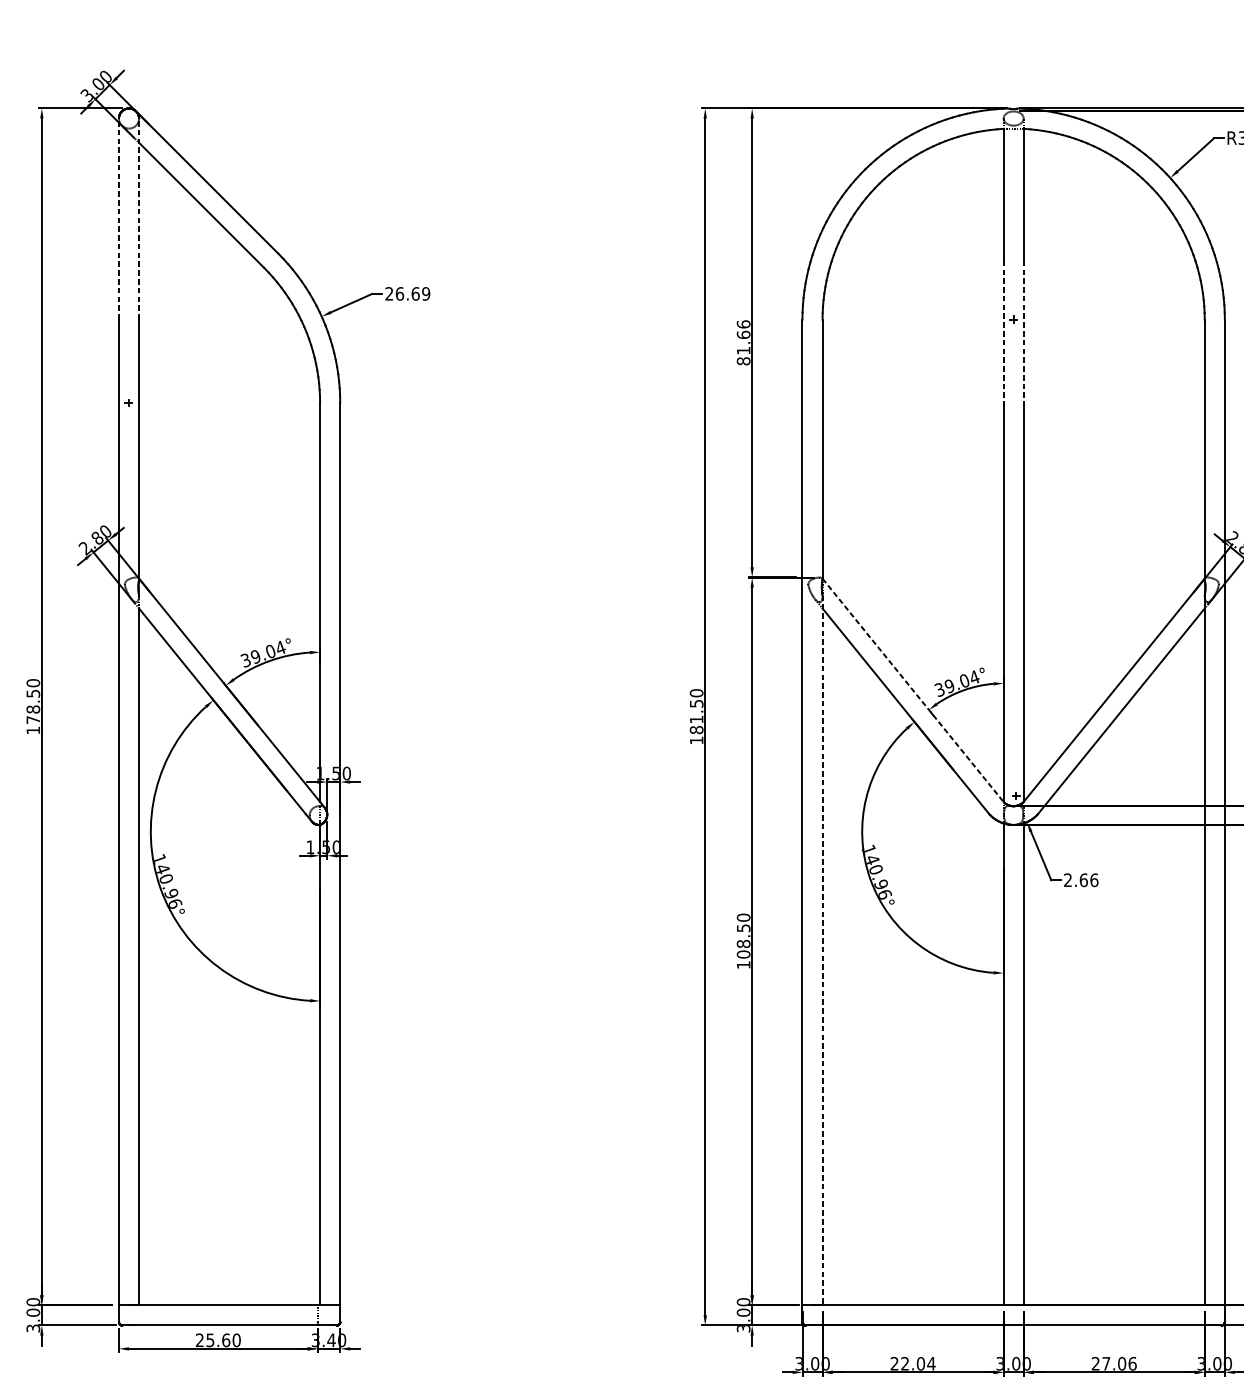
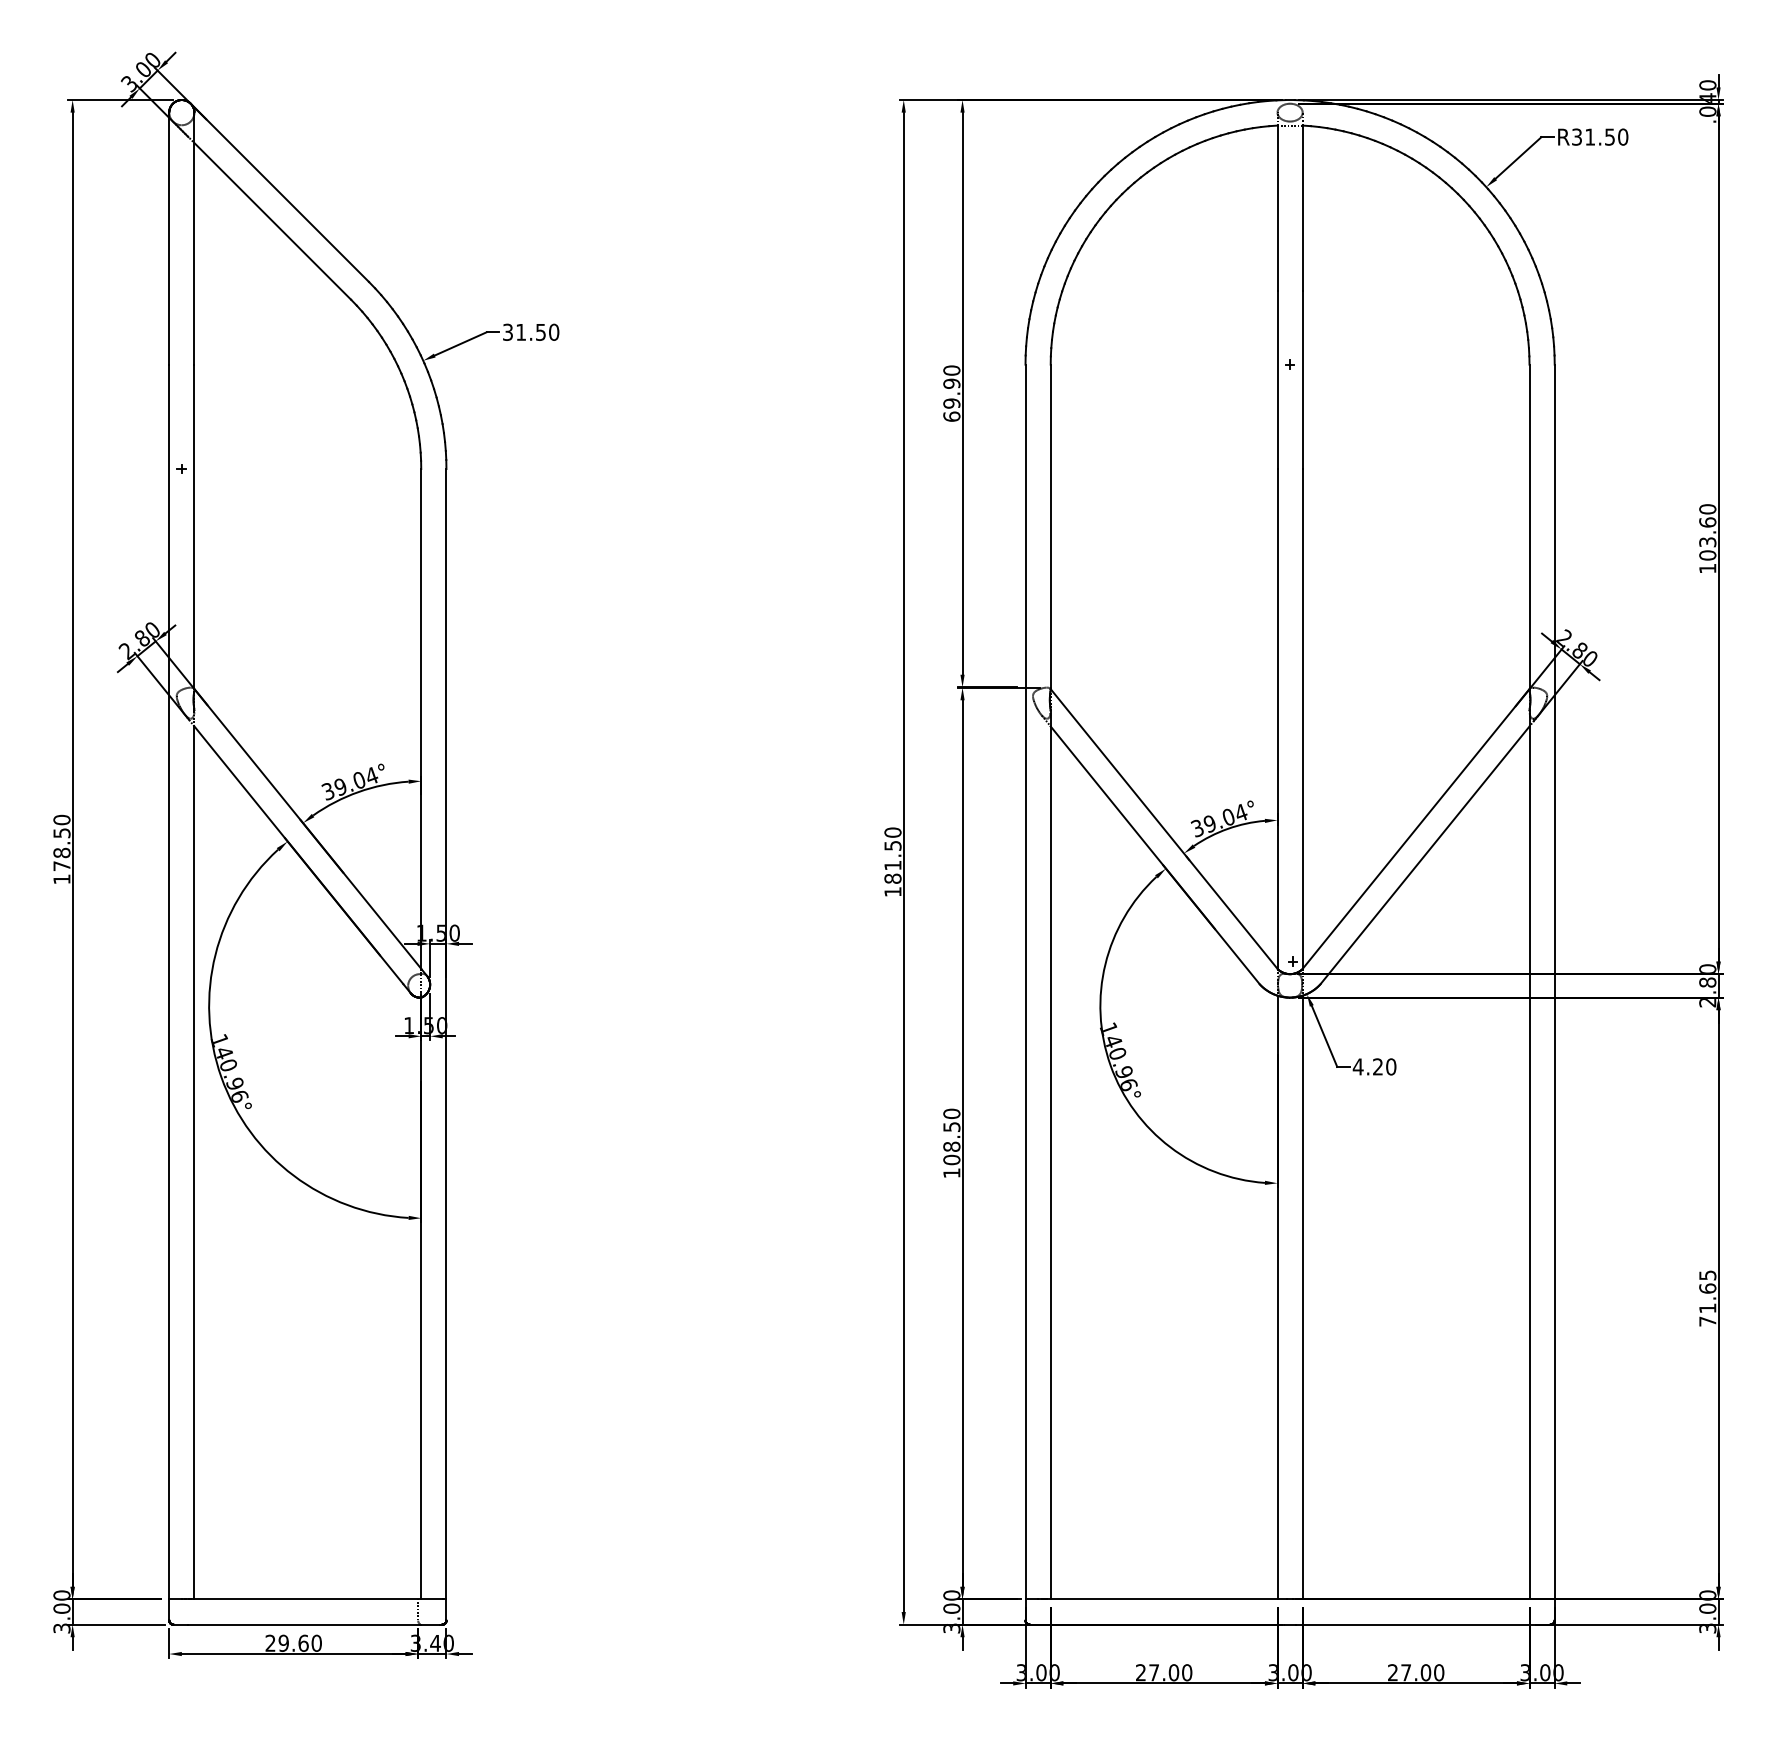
line: (119, 219) -> (169, 238), dashed -> solid
line: (139, 219) -> (194, 238), dashed -> solid
text: (408, 293) -> (531, 331), 26.69 -> 31.50
line: (1003, 332) -> (1277, 380), dashed -> solid
line: (1023, 332) -> (1302, 380), dashed -> solid
text: (743, 342) -> (951, 393), 81.66 -> 69.90
line: (913, 690) -> (1164, 829), dashed -> solid
text: (1081, 879) -> (1374, 1066), 2.66 -> 4.20
line: (822, 950) -> (1050, 1154), dashed -> solid
text: (210, 1339) -> (283, 1642), 25.60 -> 29.60
text: (918, 1363) -> (1170, 1672), 22.04 -> 27.00
text: (1132, 1363) -> (1439, 1672), 27.06 -> 27.00

